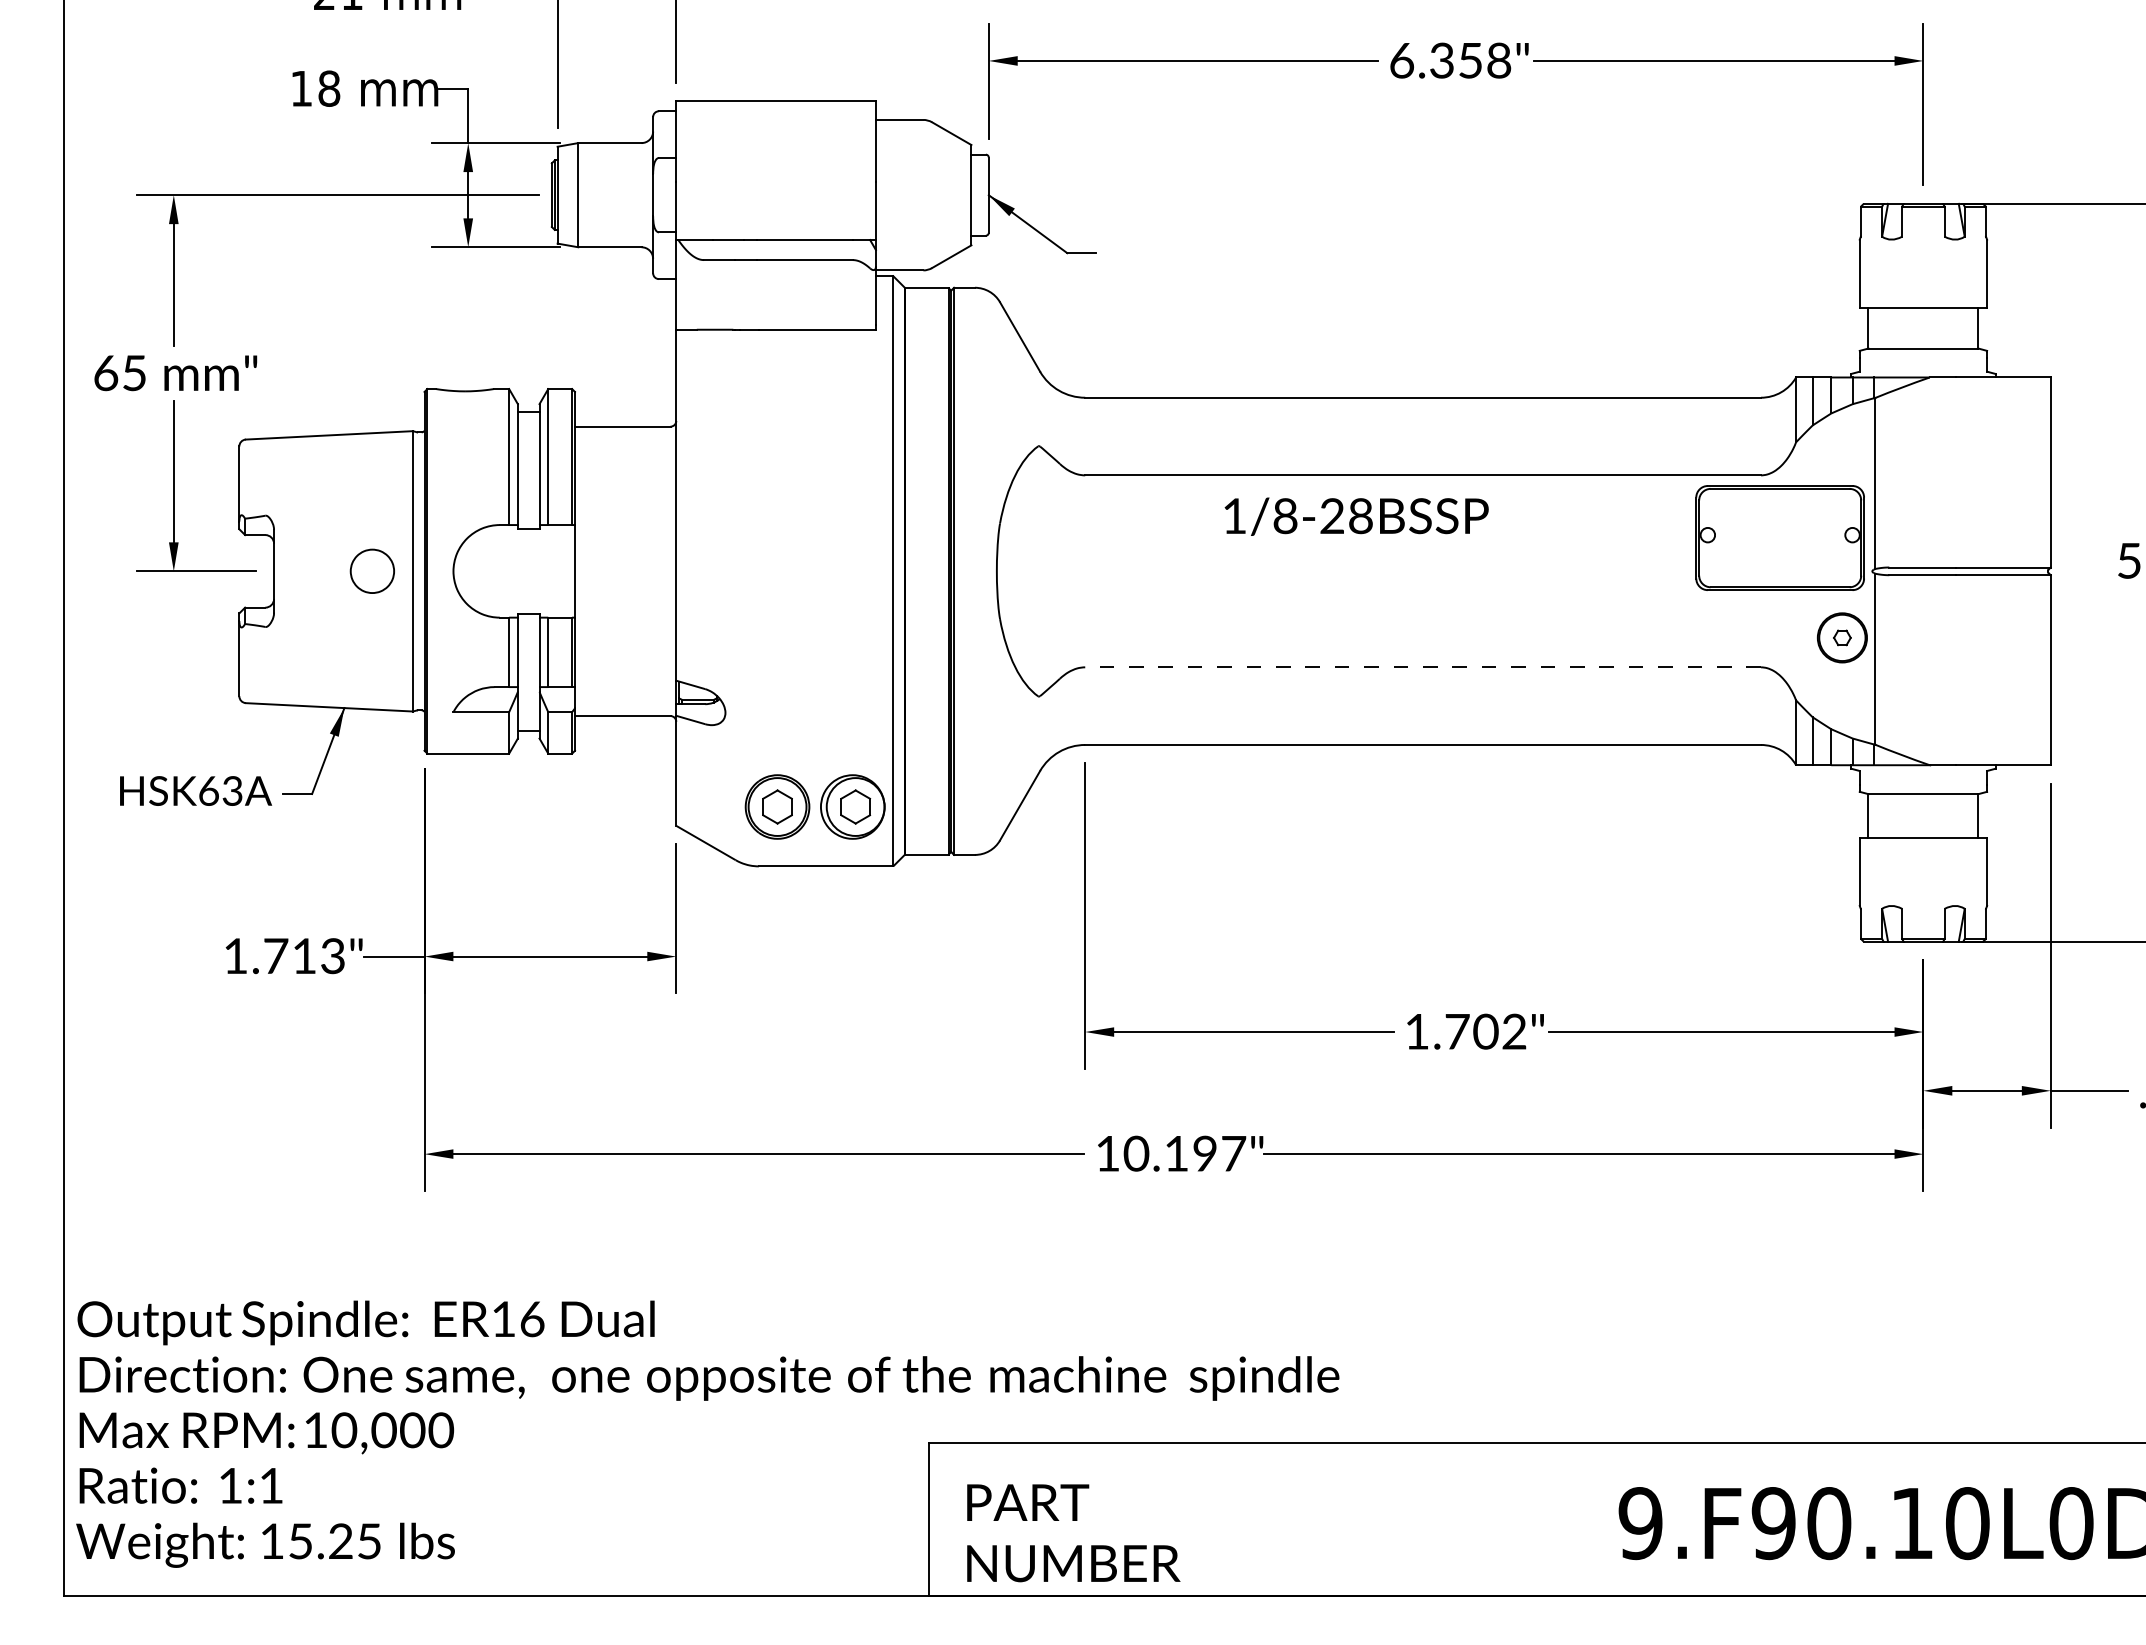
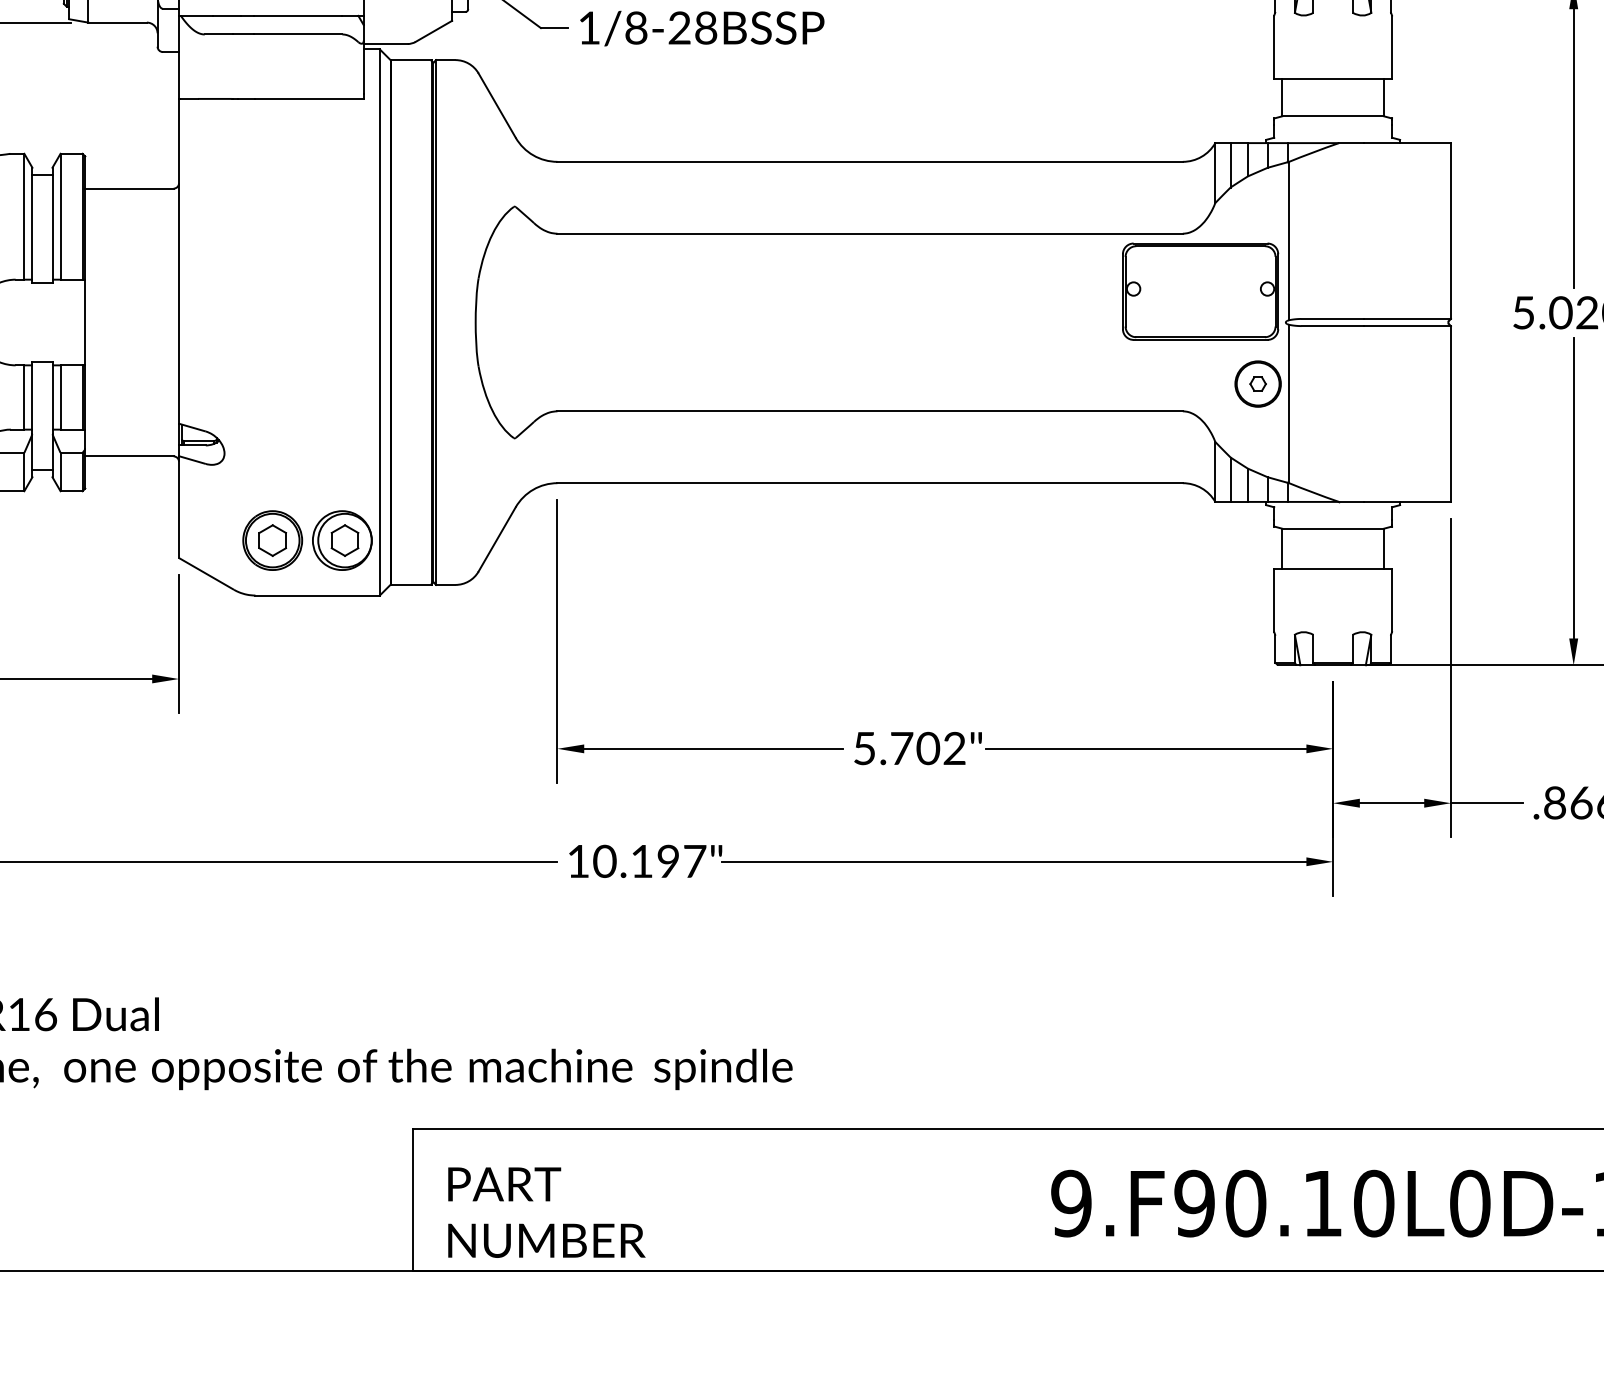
text: (1356, 516) -> (702, 28), moved
line: (1423, 667) -> (870, 411), dashed -> solid
text: (1417, 1031) -> (864, 748), 1.702" -> 5.702"

